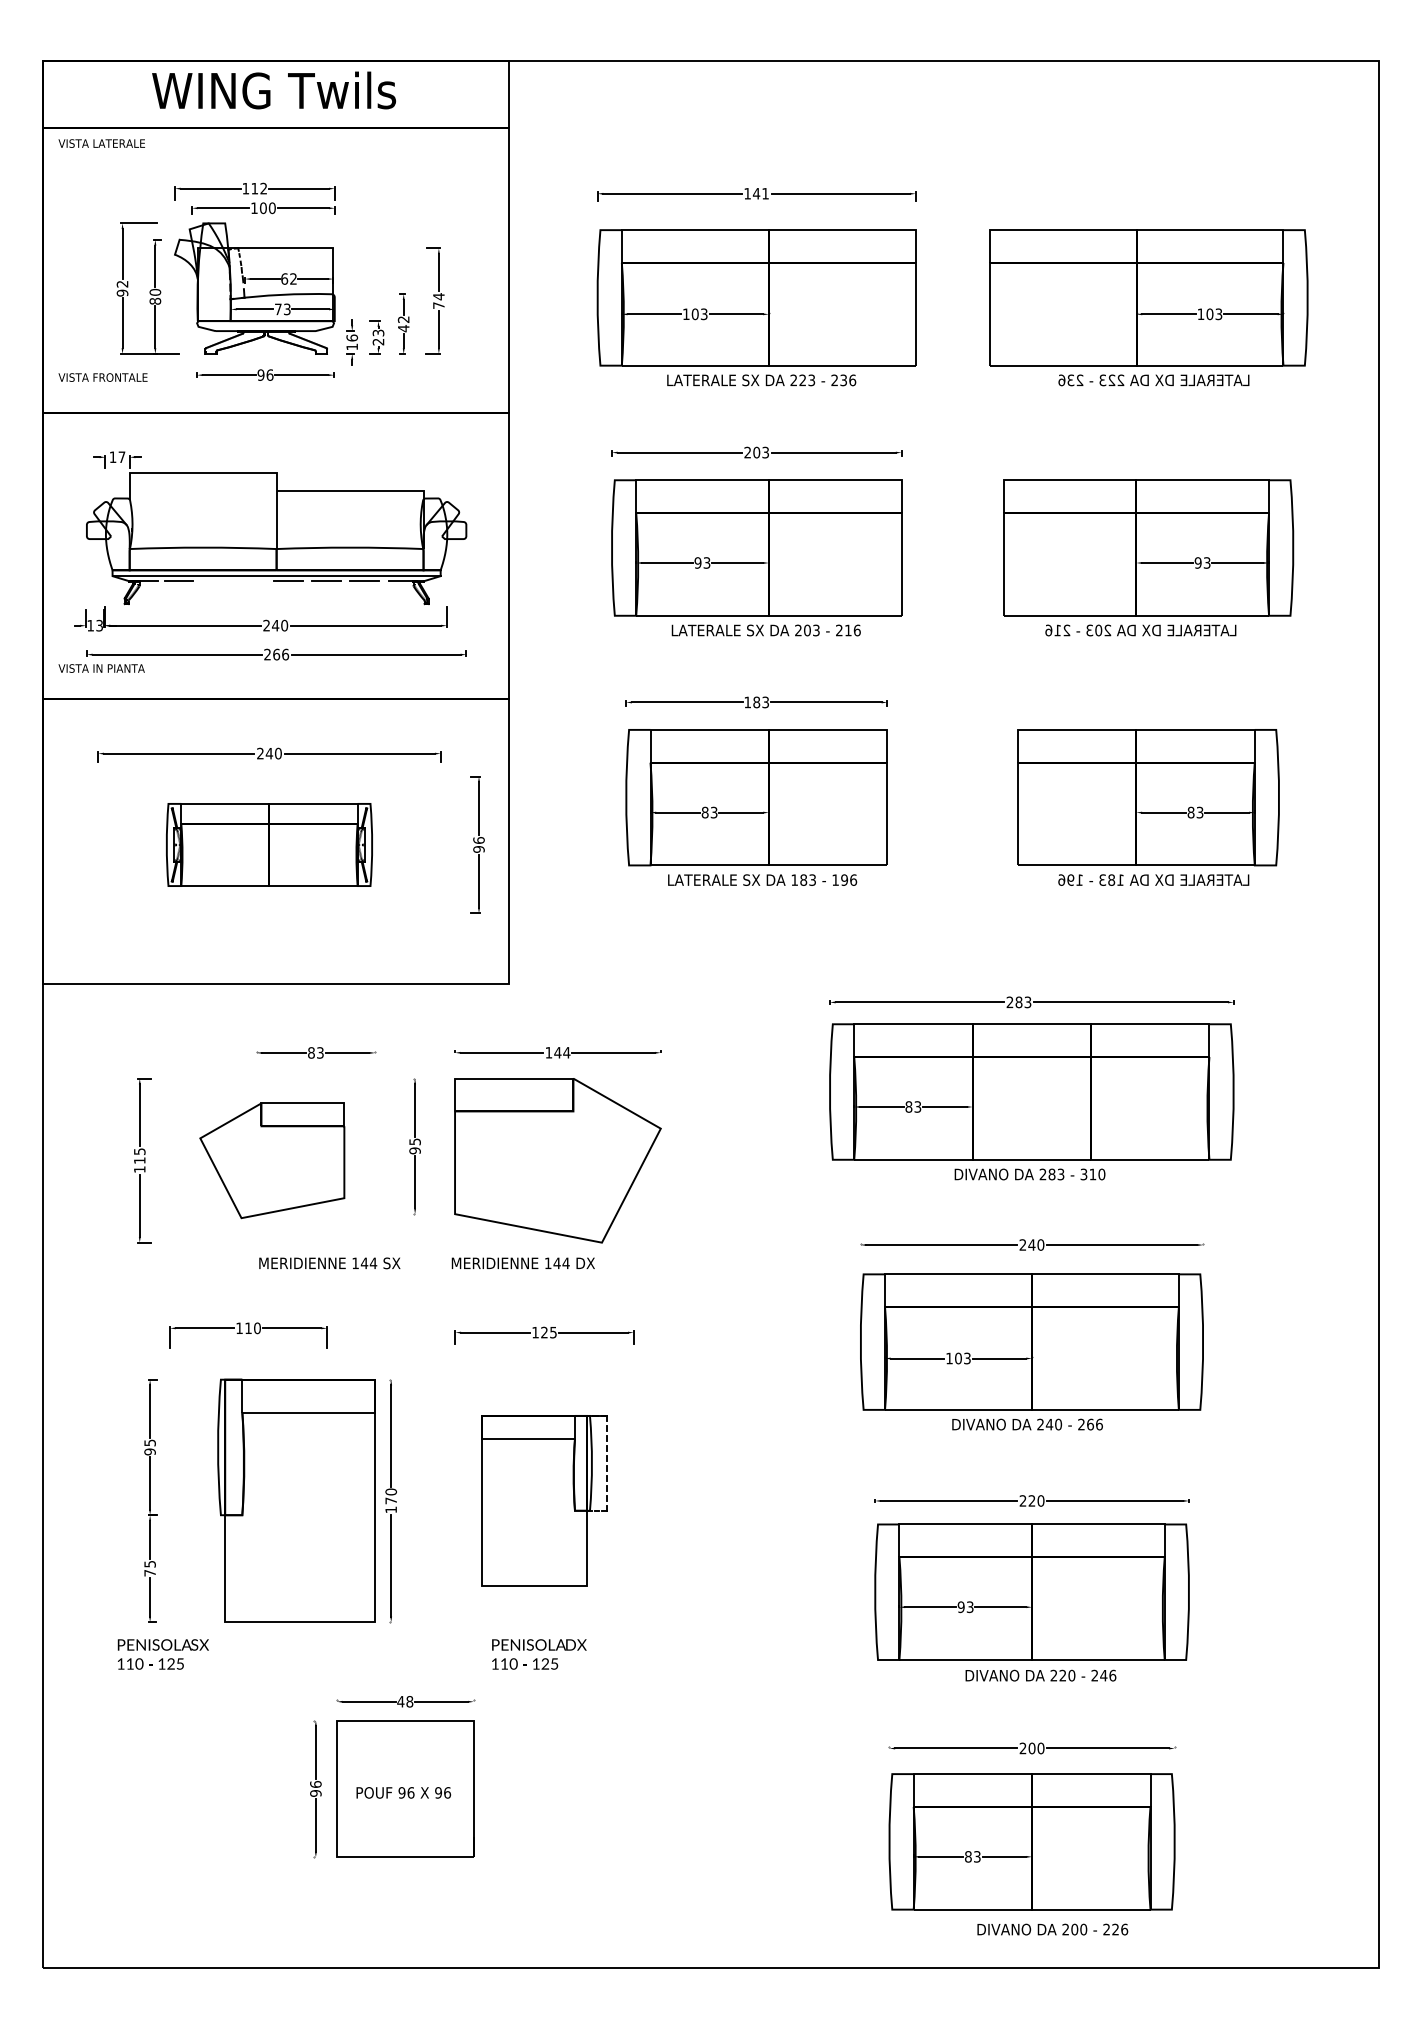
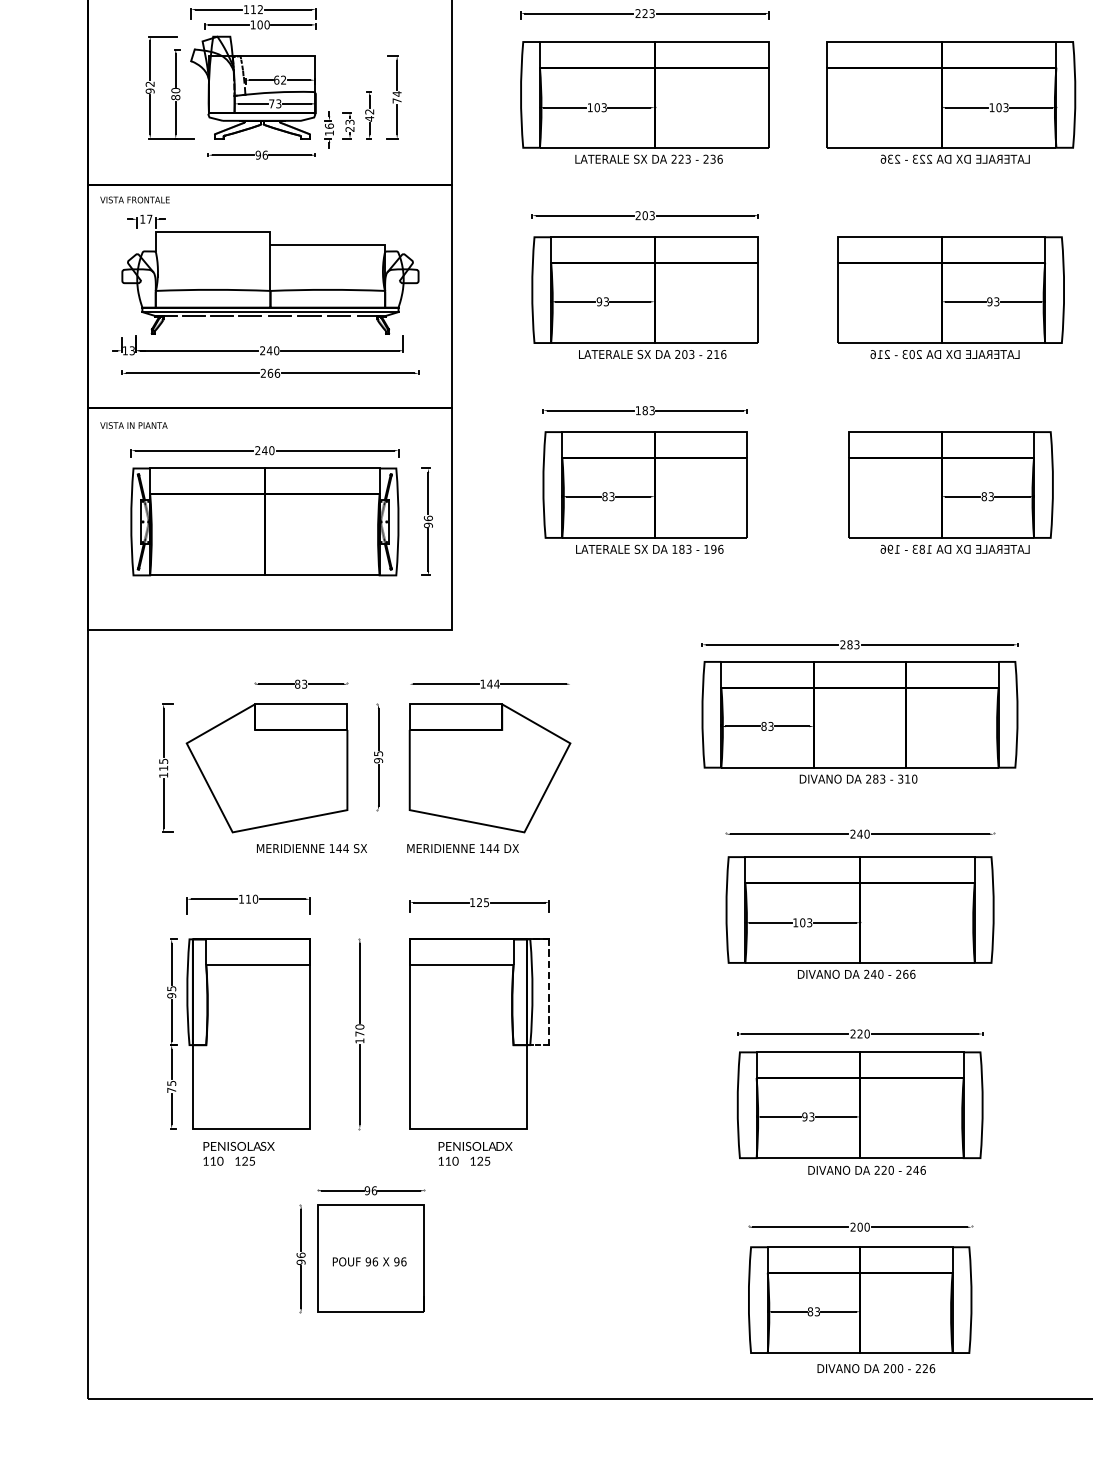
text: (756, 193) -> (645, 13), 141 -> 223
text: (102, 377) -> (134, 199), moved
line: (214, 581) -> (221, 316), added
line: (249, 581) -> (249, 316), added
text: (101, 668) -> (133, 425), moved
part: (269, 844) -> (264, 521), size x1.67
part: (272, 1160) -> (267, 768), size x1.43
part: (296, 1500) -> (248, 1033), moved
part: (544, 1500) -> (479, 1033), size x1.43
text: (162, 1654) -> (238, 1153), moved
text: (405, 1701) -> (371, 1190), 48 -> 96

